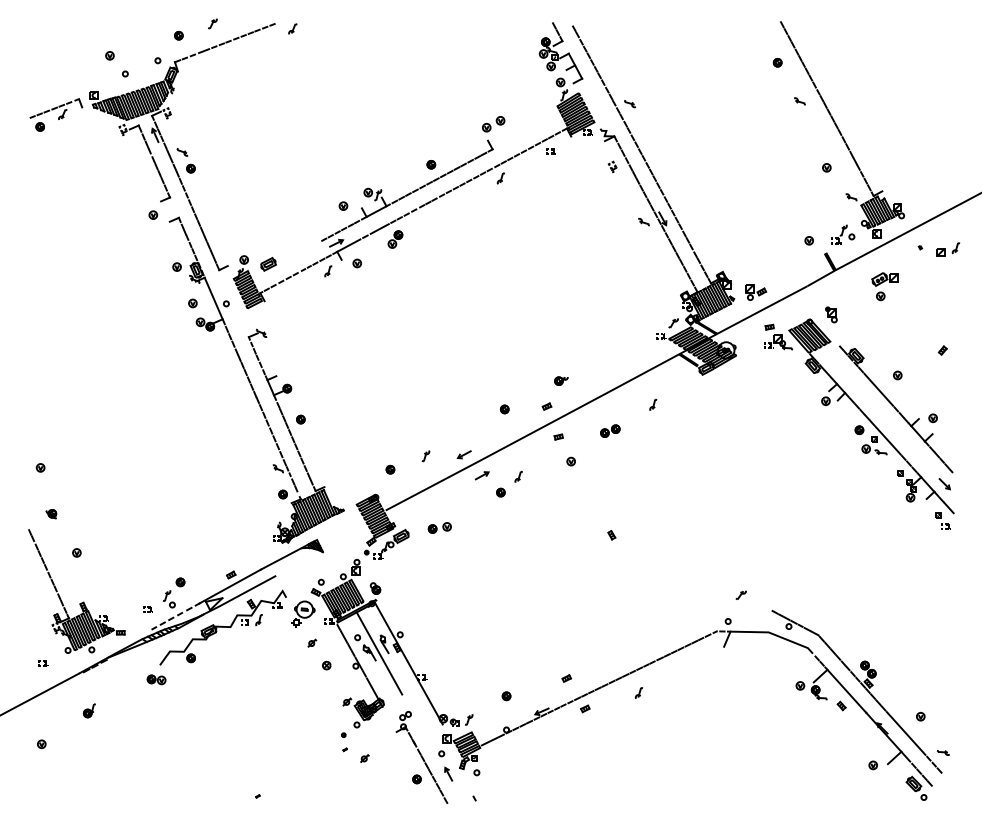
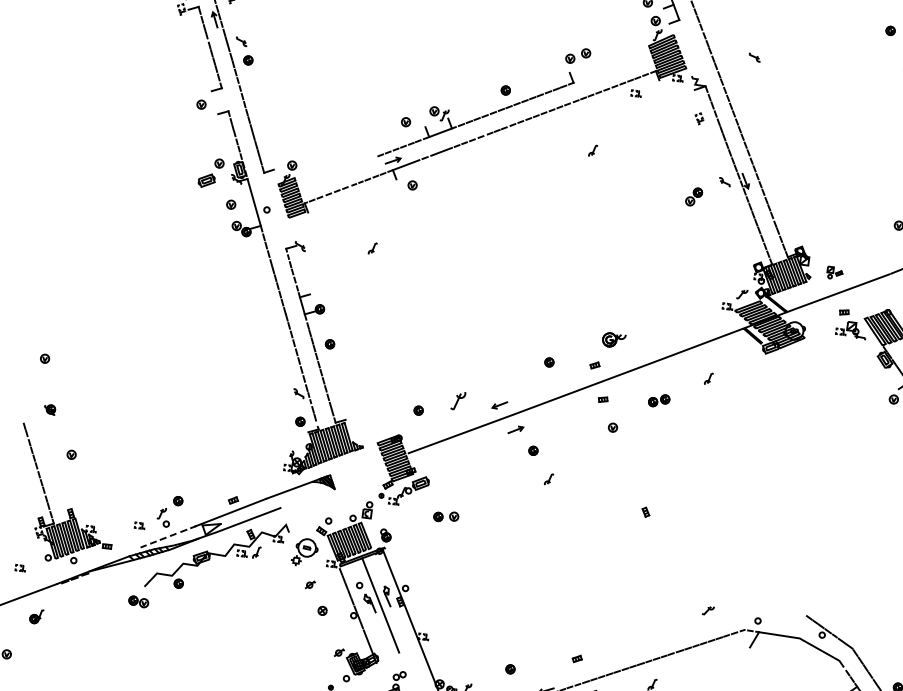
part: (629, 104) -> (754, 58), moved
part: (500, 178) -> (592, 150), moved
part: (395, 239) -> (694, 196), moved
part: (268, 264) -> (206, 180), moved
part: (328, 271) -> (372, 248), moved
part: (756, 292) -> (835, 273), size x0.7
part: (561, 380) -> (614, 339), size x1.6
part: (425, 456) -> (458, 401), size x1.6
part: (518, 476) -> (548, 478), moved
part: (439, 527) -> (445, 516), moved
part: (740, 594) -> (707, 609), moved
part: (88, 710) -> (35, 616), moved

